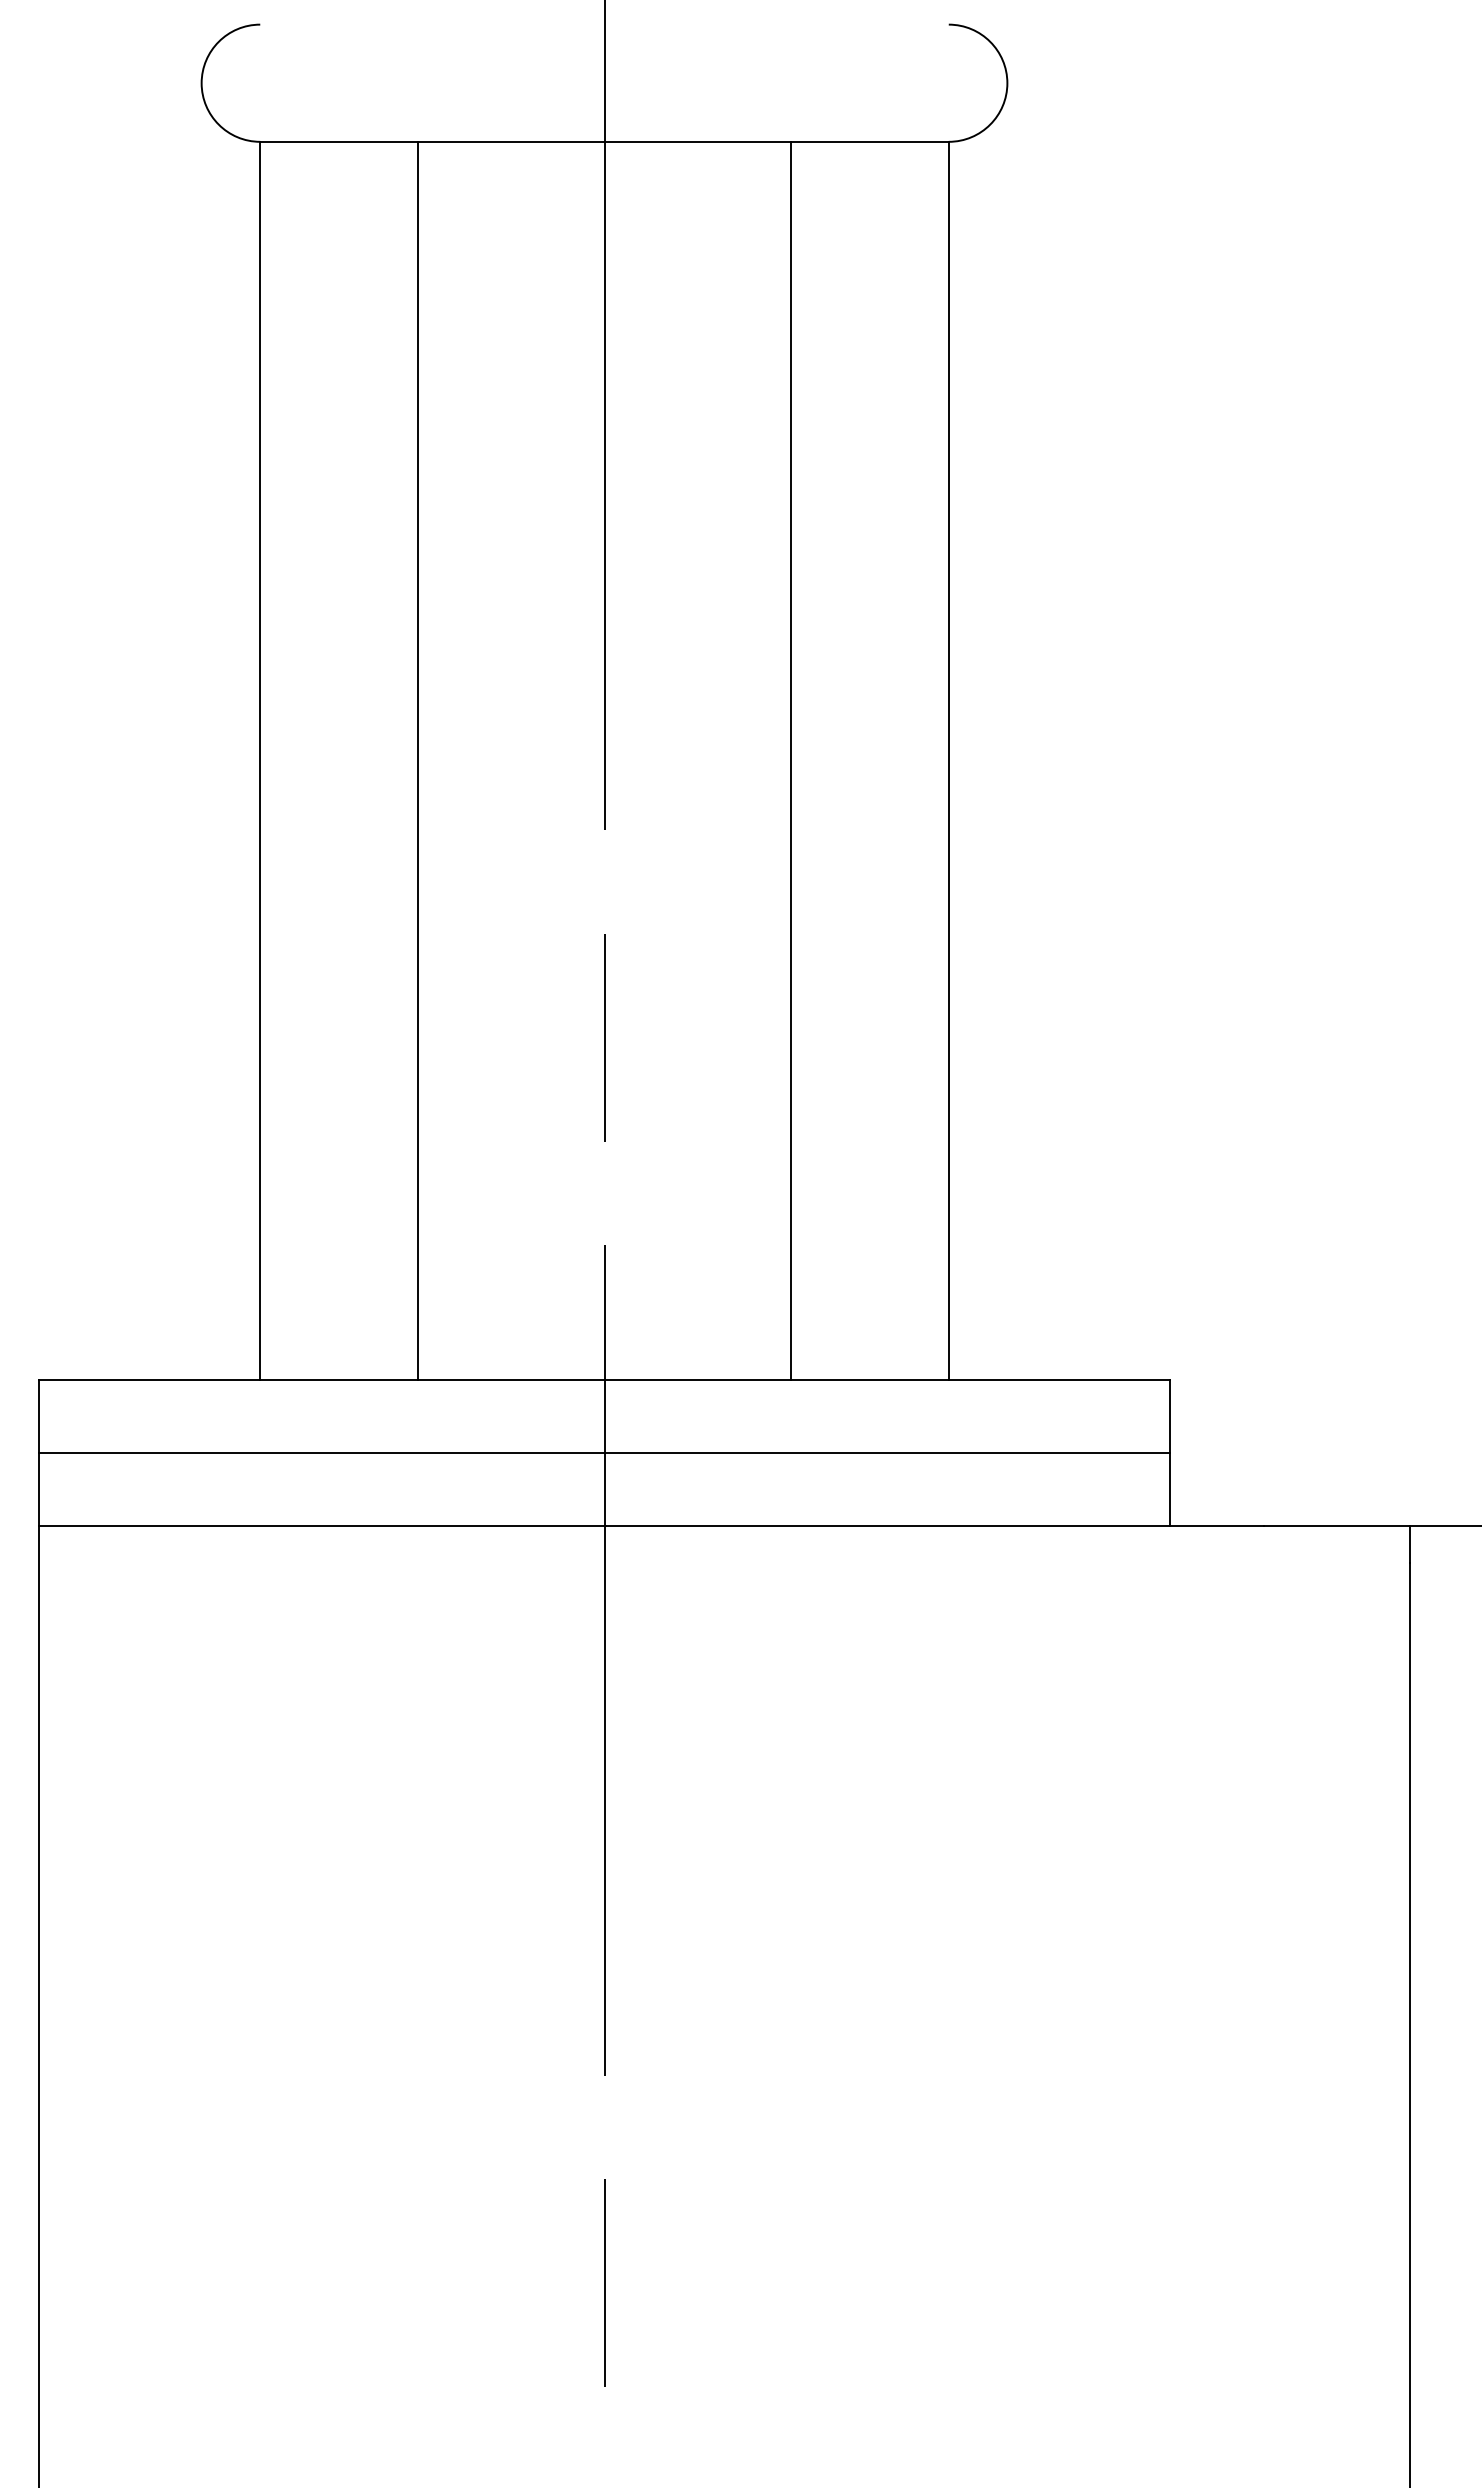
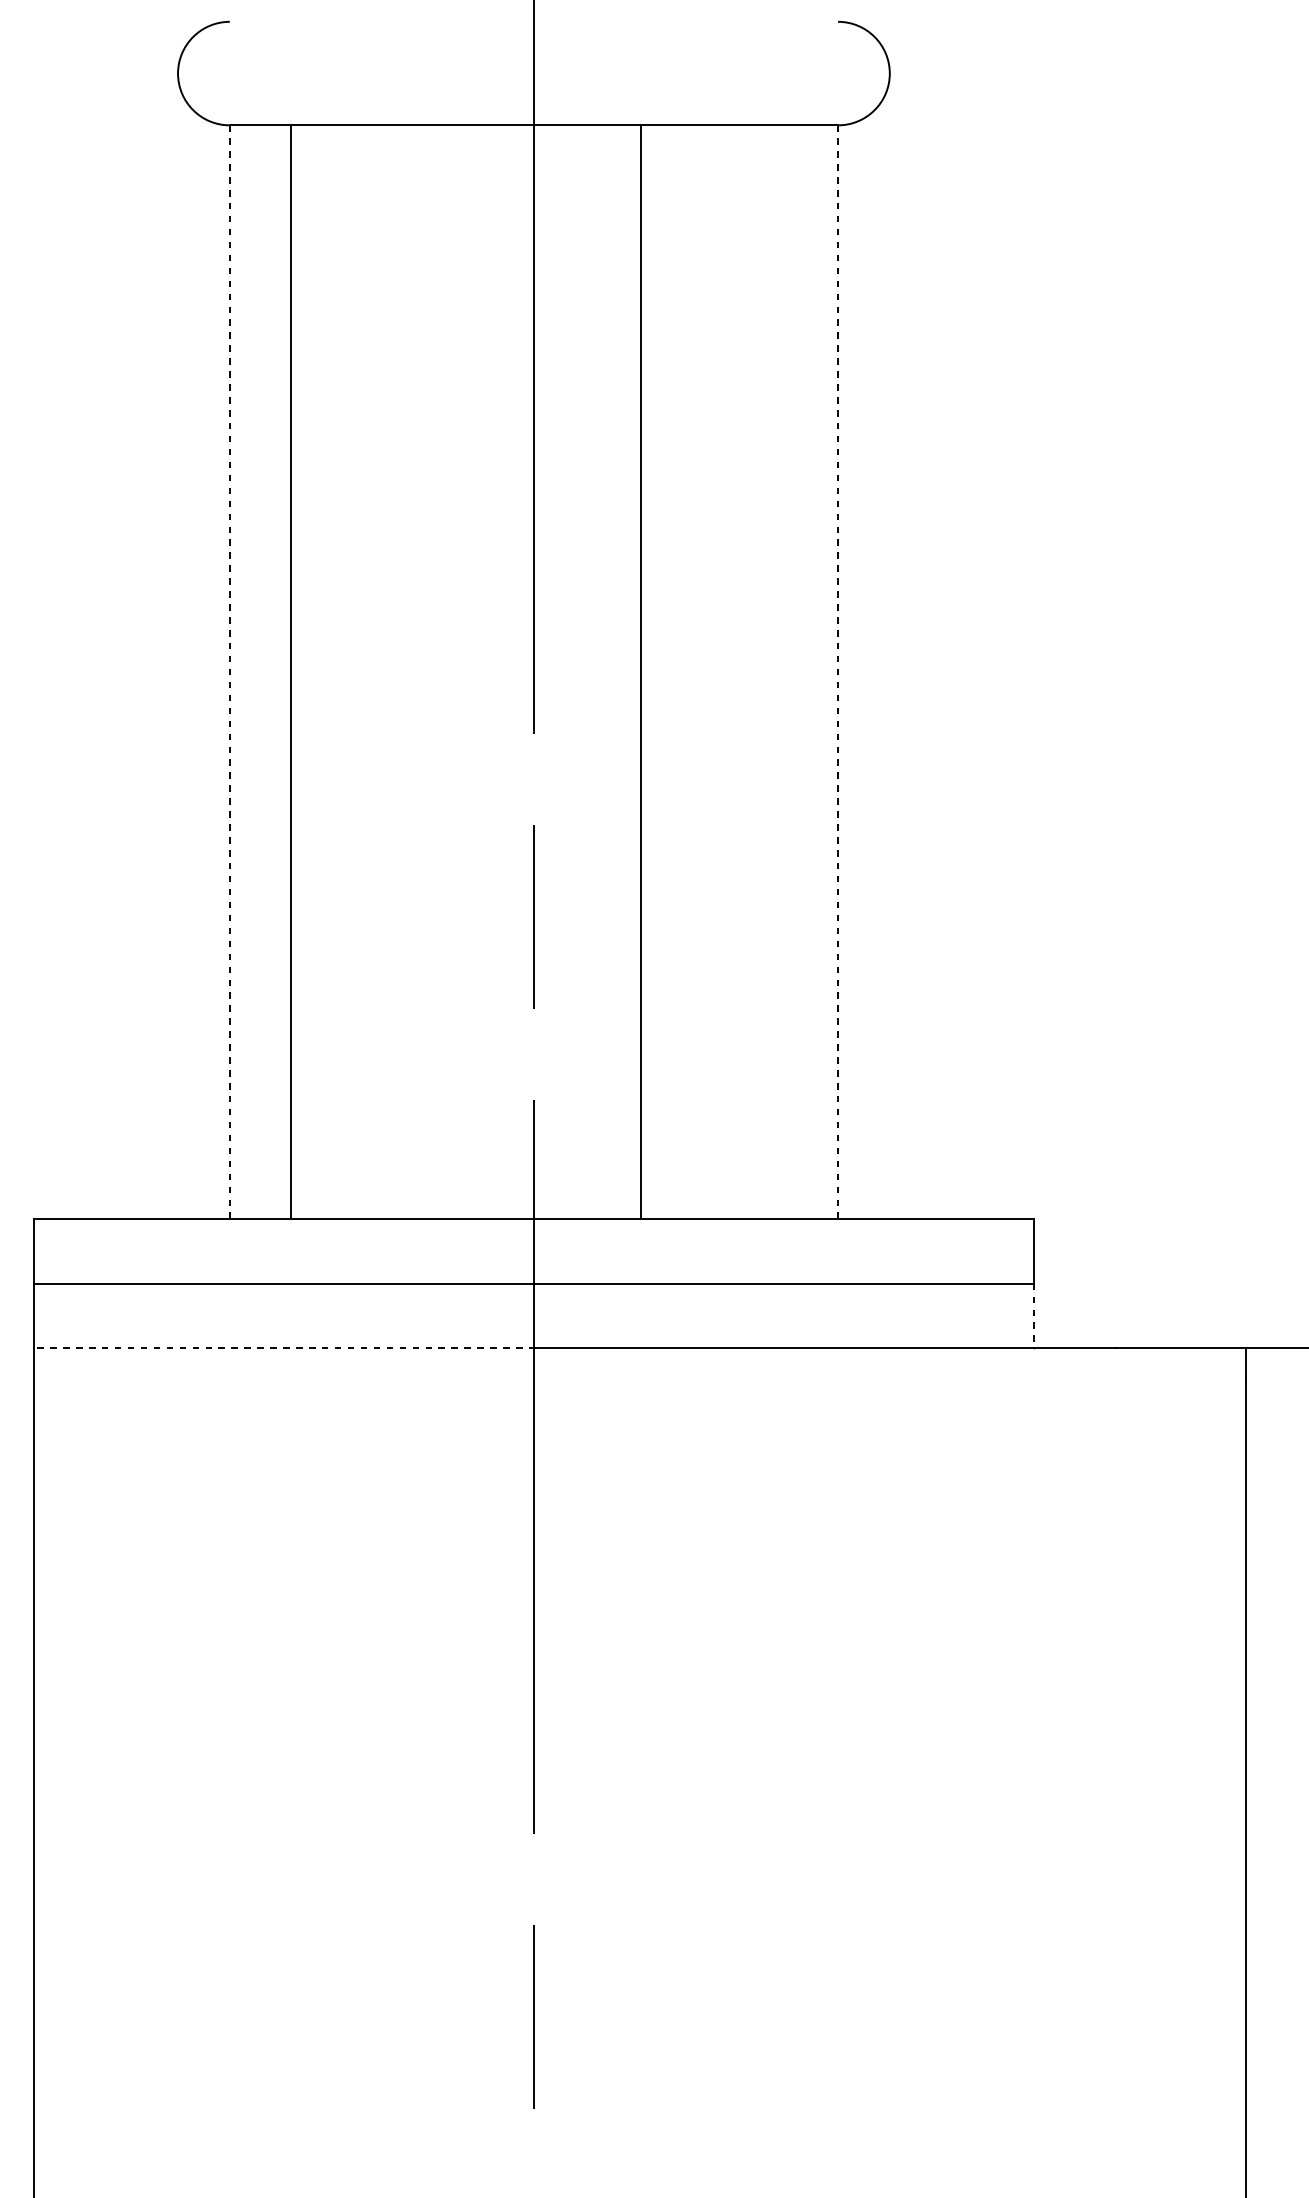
line: (260, 760) -> (230, 671), solid -> dashed
line: (417, 760) -> (290, 671), moved
line: (791, 760) -> (641, 671), moved
line: (948, 760) -> (837, 671), solid -> dashed
line: (1170, 1489) -> (1033, 1315), solid -> dashed
line: (322, 1526) -> (284, 1348), solid -> dashed

